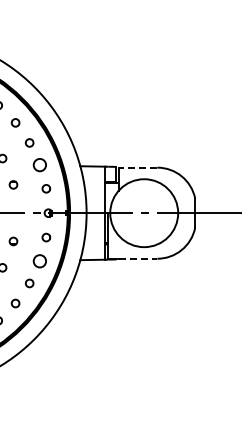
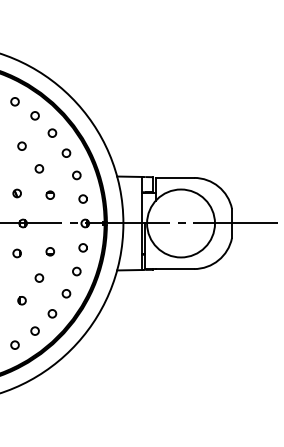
circle: (39, 165) -> (76, 175), size x0.62
line: (137, 167) -> (174, 177), dashed -> solid
line: (138, 259) -> (175, 269), dashed -> solid
circle: (39, 261) -> (76, 271), size x0.62

